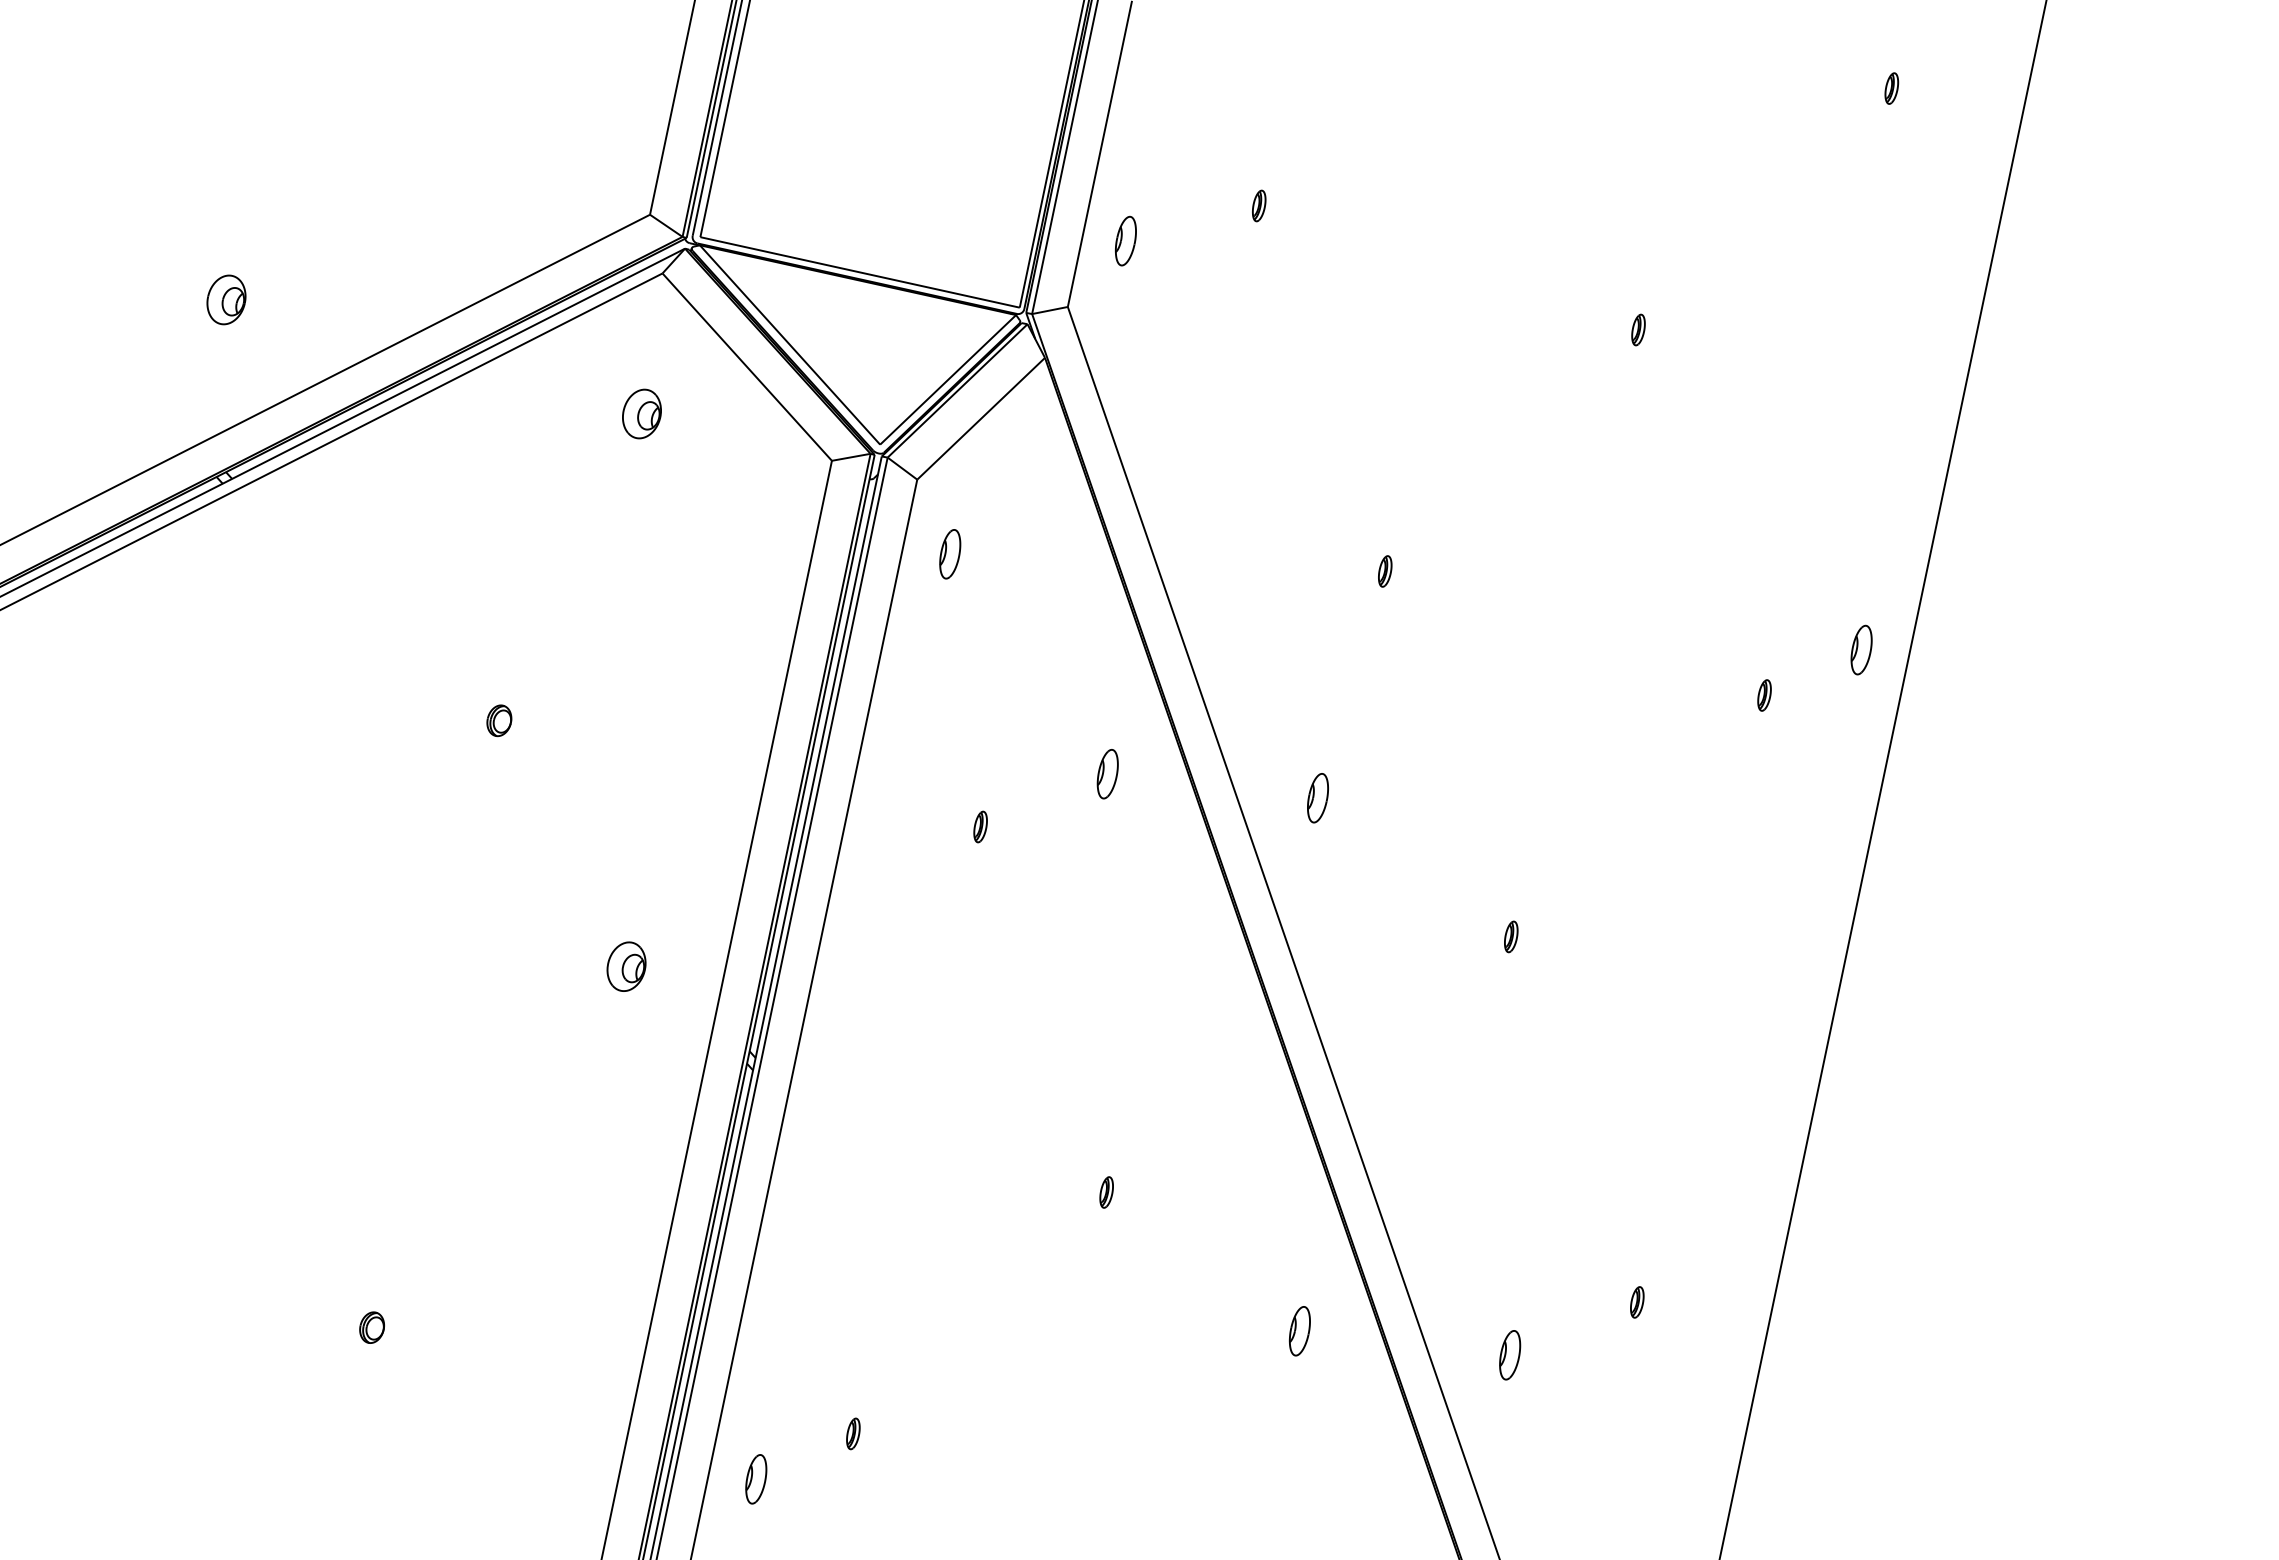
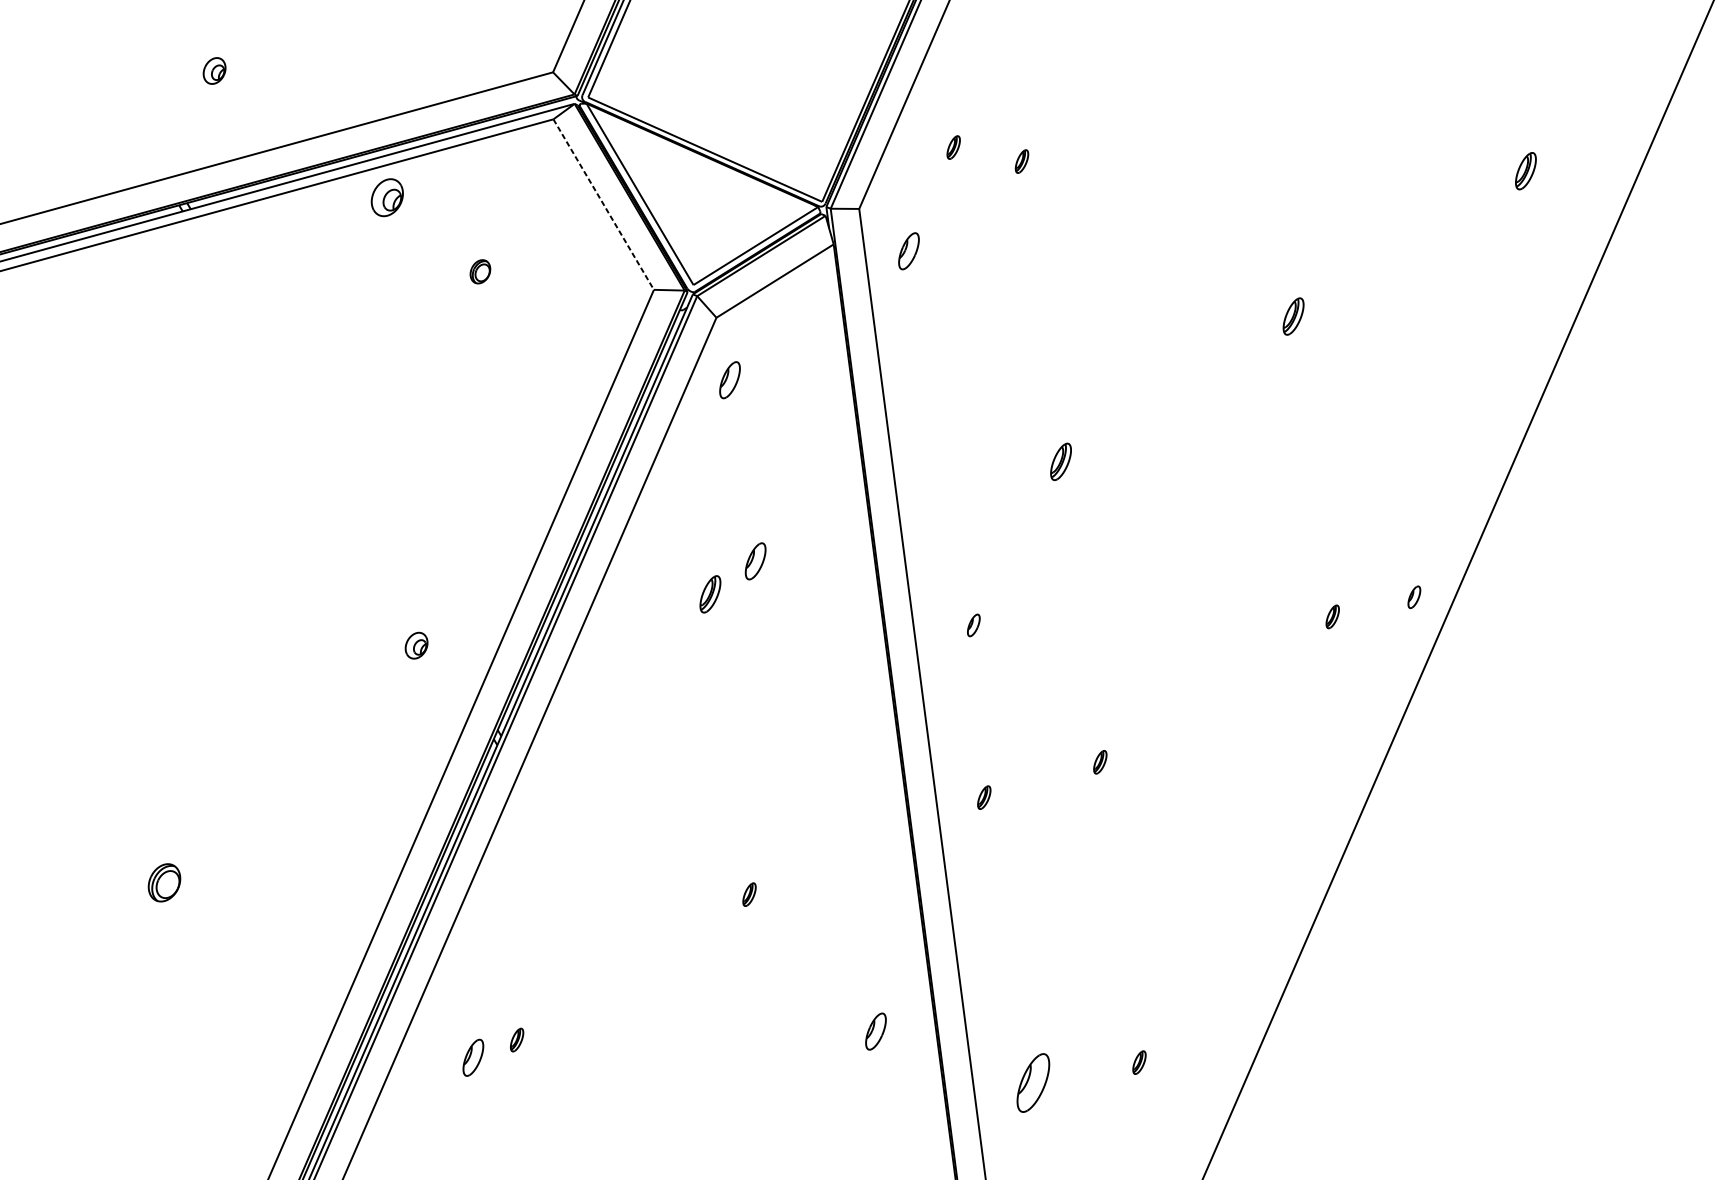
part: (1891, 88) -> (1525, 171), size x1.6
part: (1170, 205) -> (954, 147), added
part: (1125, 240) -> (908, 250), moved
part: (226, 299) -> (214, 70), size x0.7
part: (1638, 329) -> (1293, 316), size x1.6
line: (747, 367) -> (603, 204), solid -> dashed
part: (641, 413) -> (387, 197), moved
part: (1385, 571) -> (1061, 462), size x1.6
part: (1861, 649) -> (1414, 596), size x0.6
part: (499, 720) -> (480, 271), moved
part: (1107, 774) -> (755, 561), moved
part: (1317, 798) -> (973, 625), size x0.6
part: (980, 826) -> (710, 593), size x1.6
part: (626, 966) -> (416, 645), size x0.7
part: (1375, 1010) -> (984, 797), added
part: (371, 1327) -> (164, 882), size x1.6
part: (1510, 1355) -> (1033, 1083), size x1.6
part: (756, 1479) -> (473, 1057), moved

